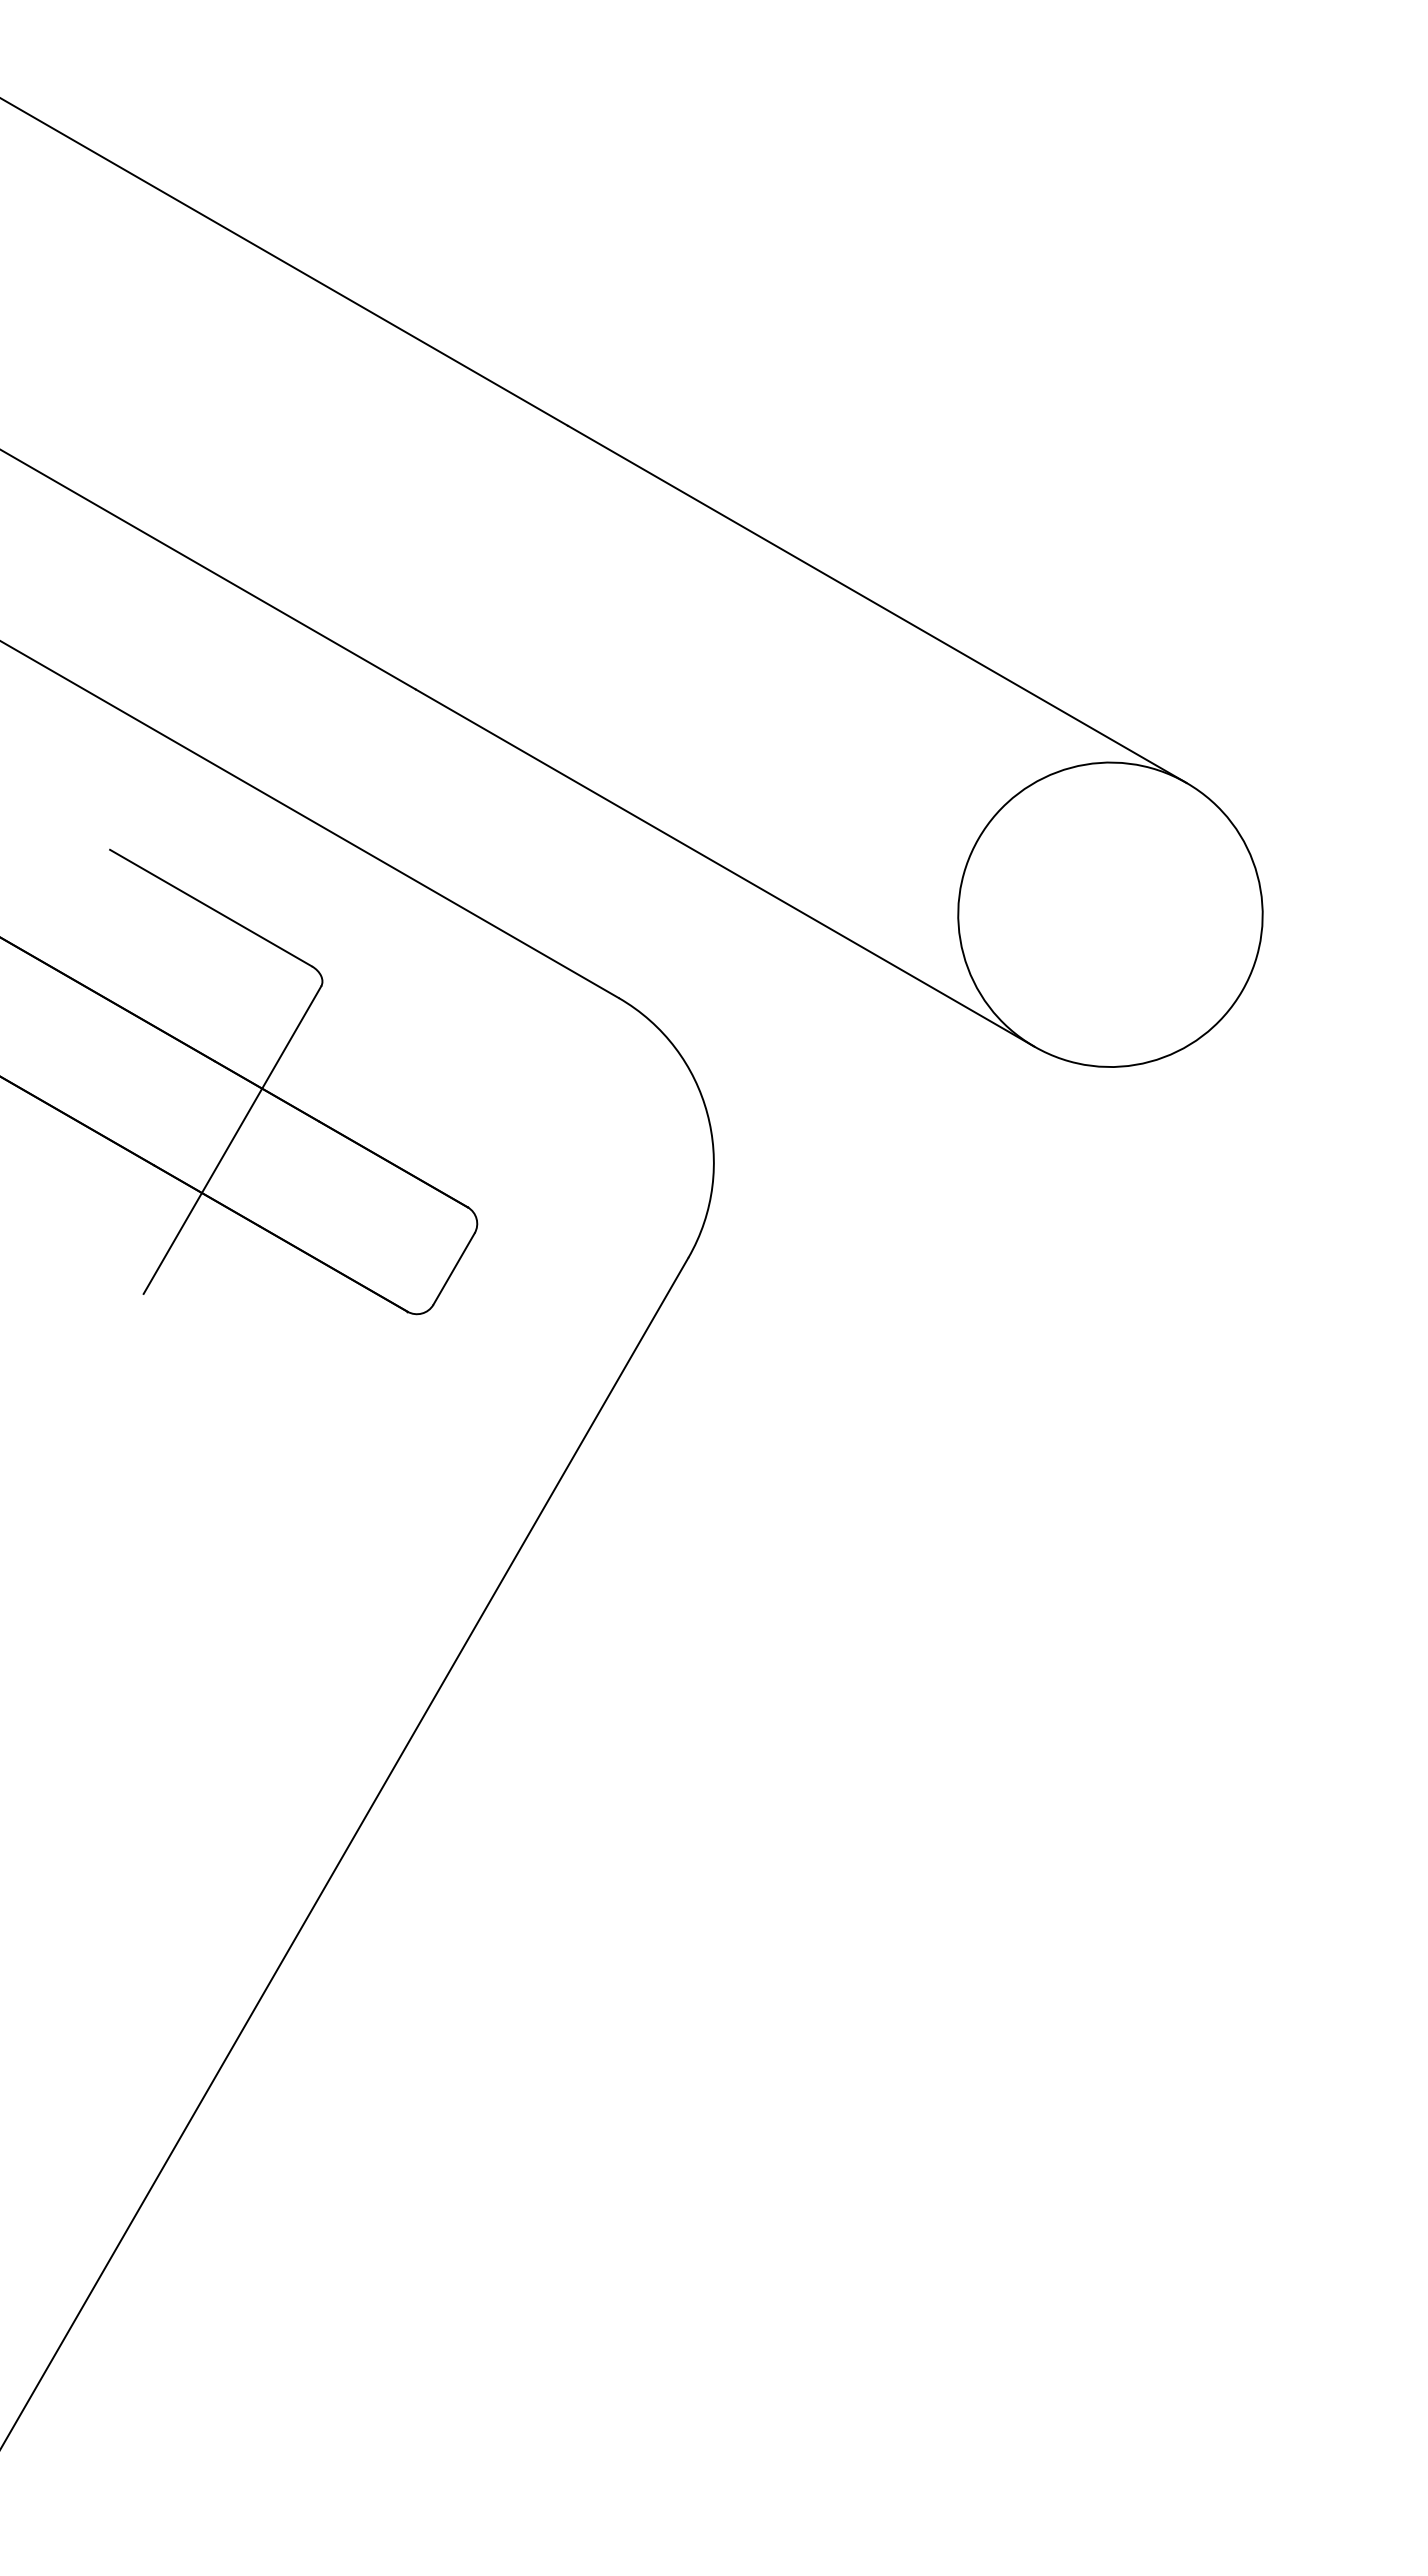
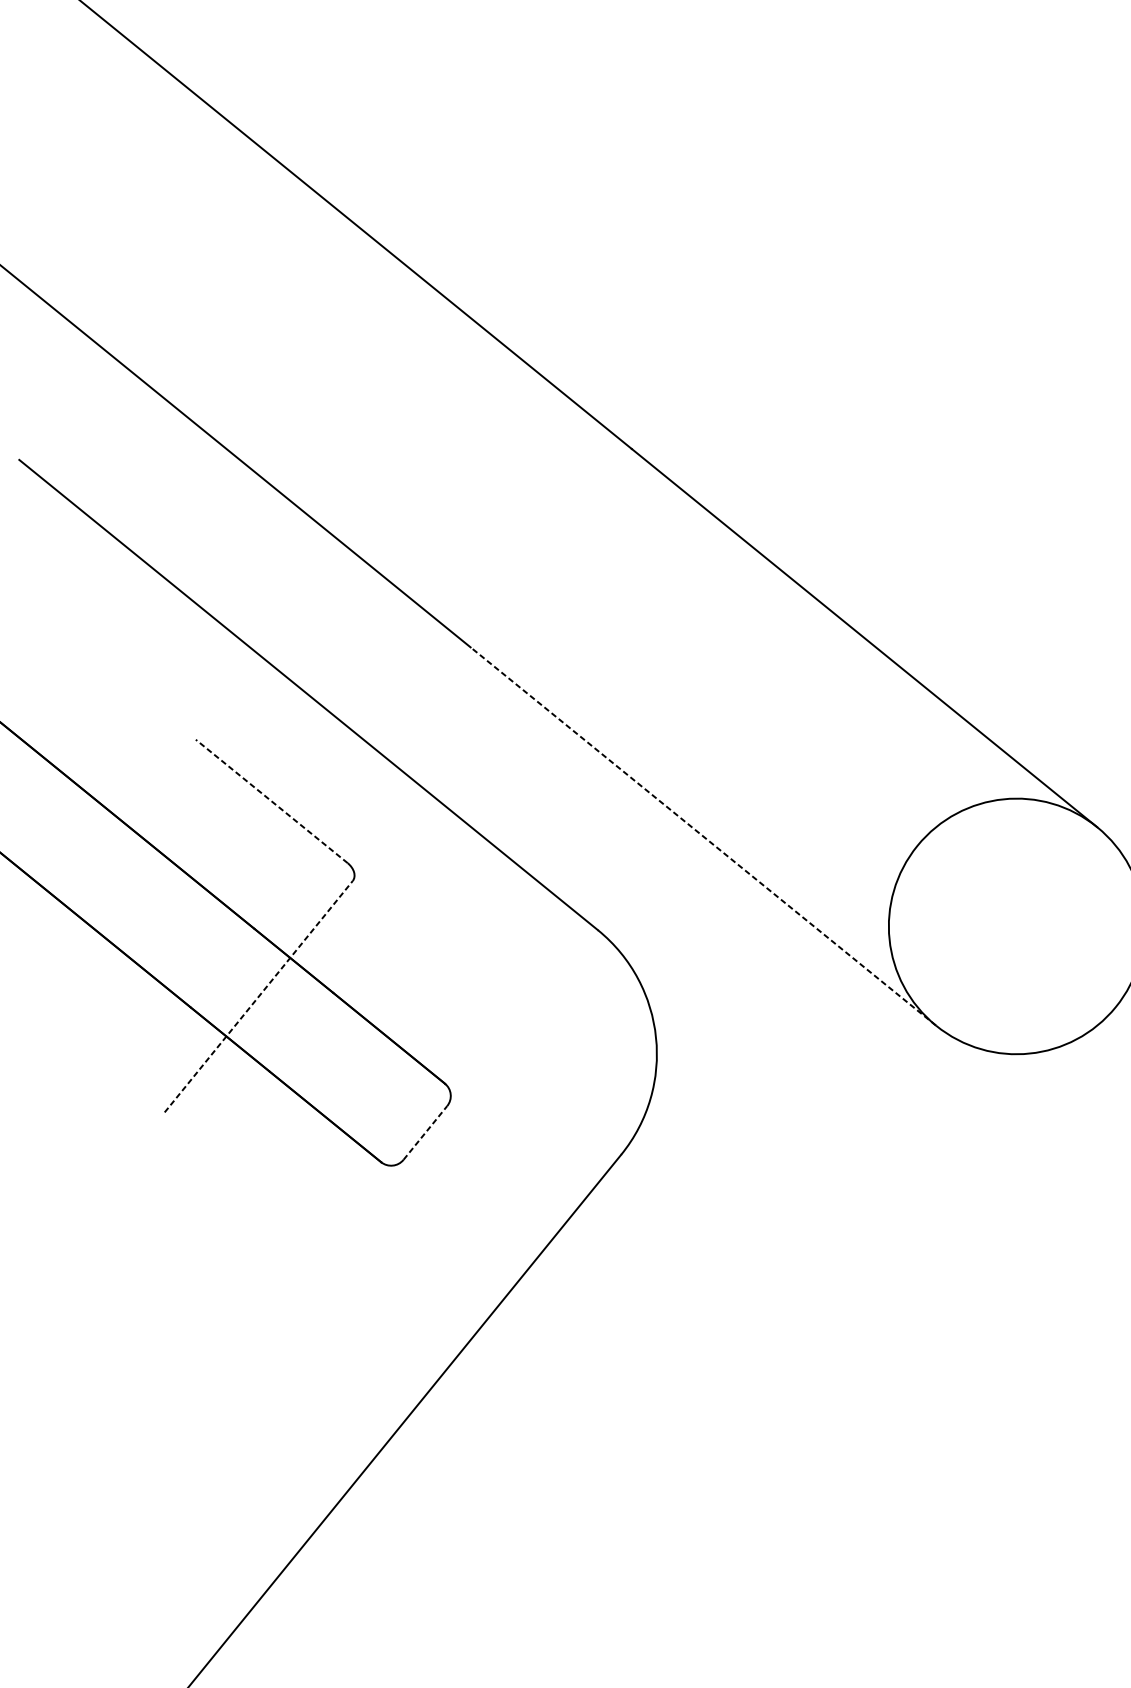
line: (724, 867) -> (702, 835), solid -> dashed
line: (211, 908) -> (272, 801), solid -> dashed
line: (232, 1140) -> (258, 996), solid -> dashed
line: (454, 1268) -> (425, 1132), solid -> dashed

